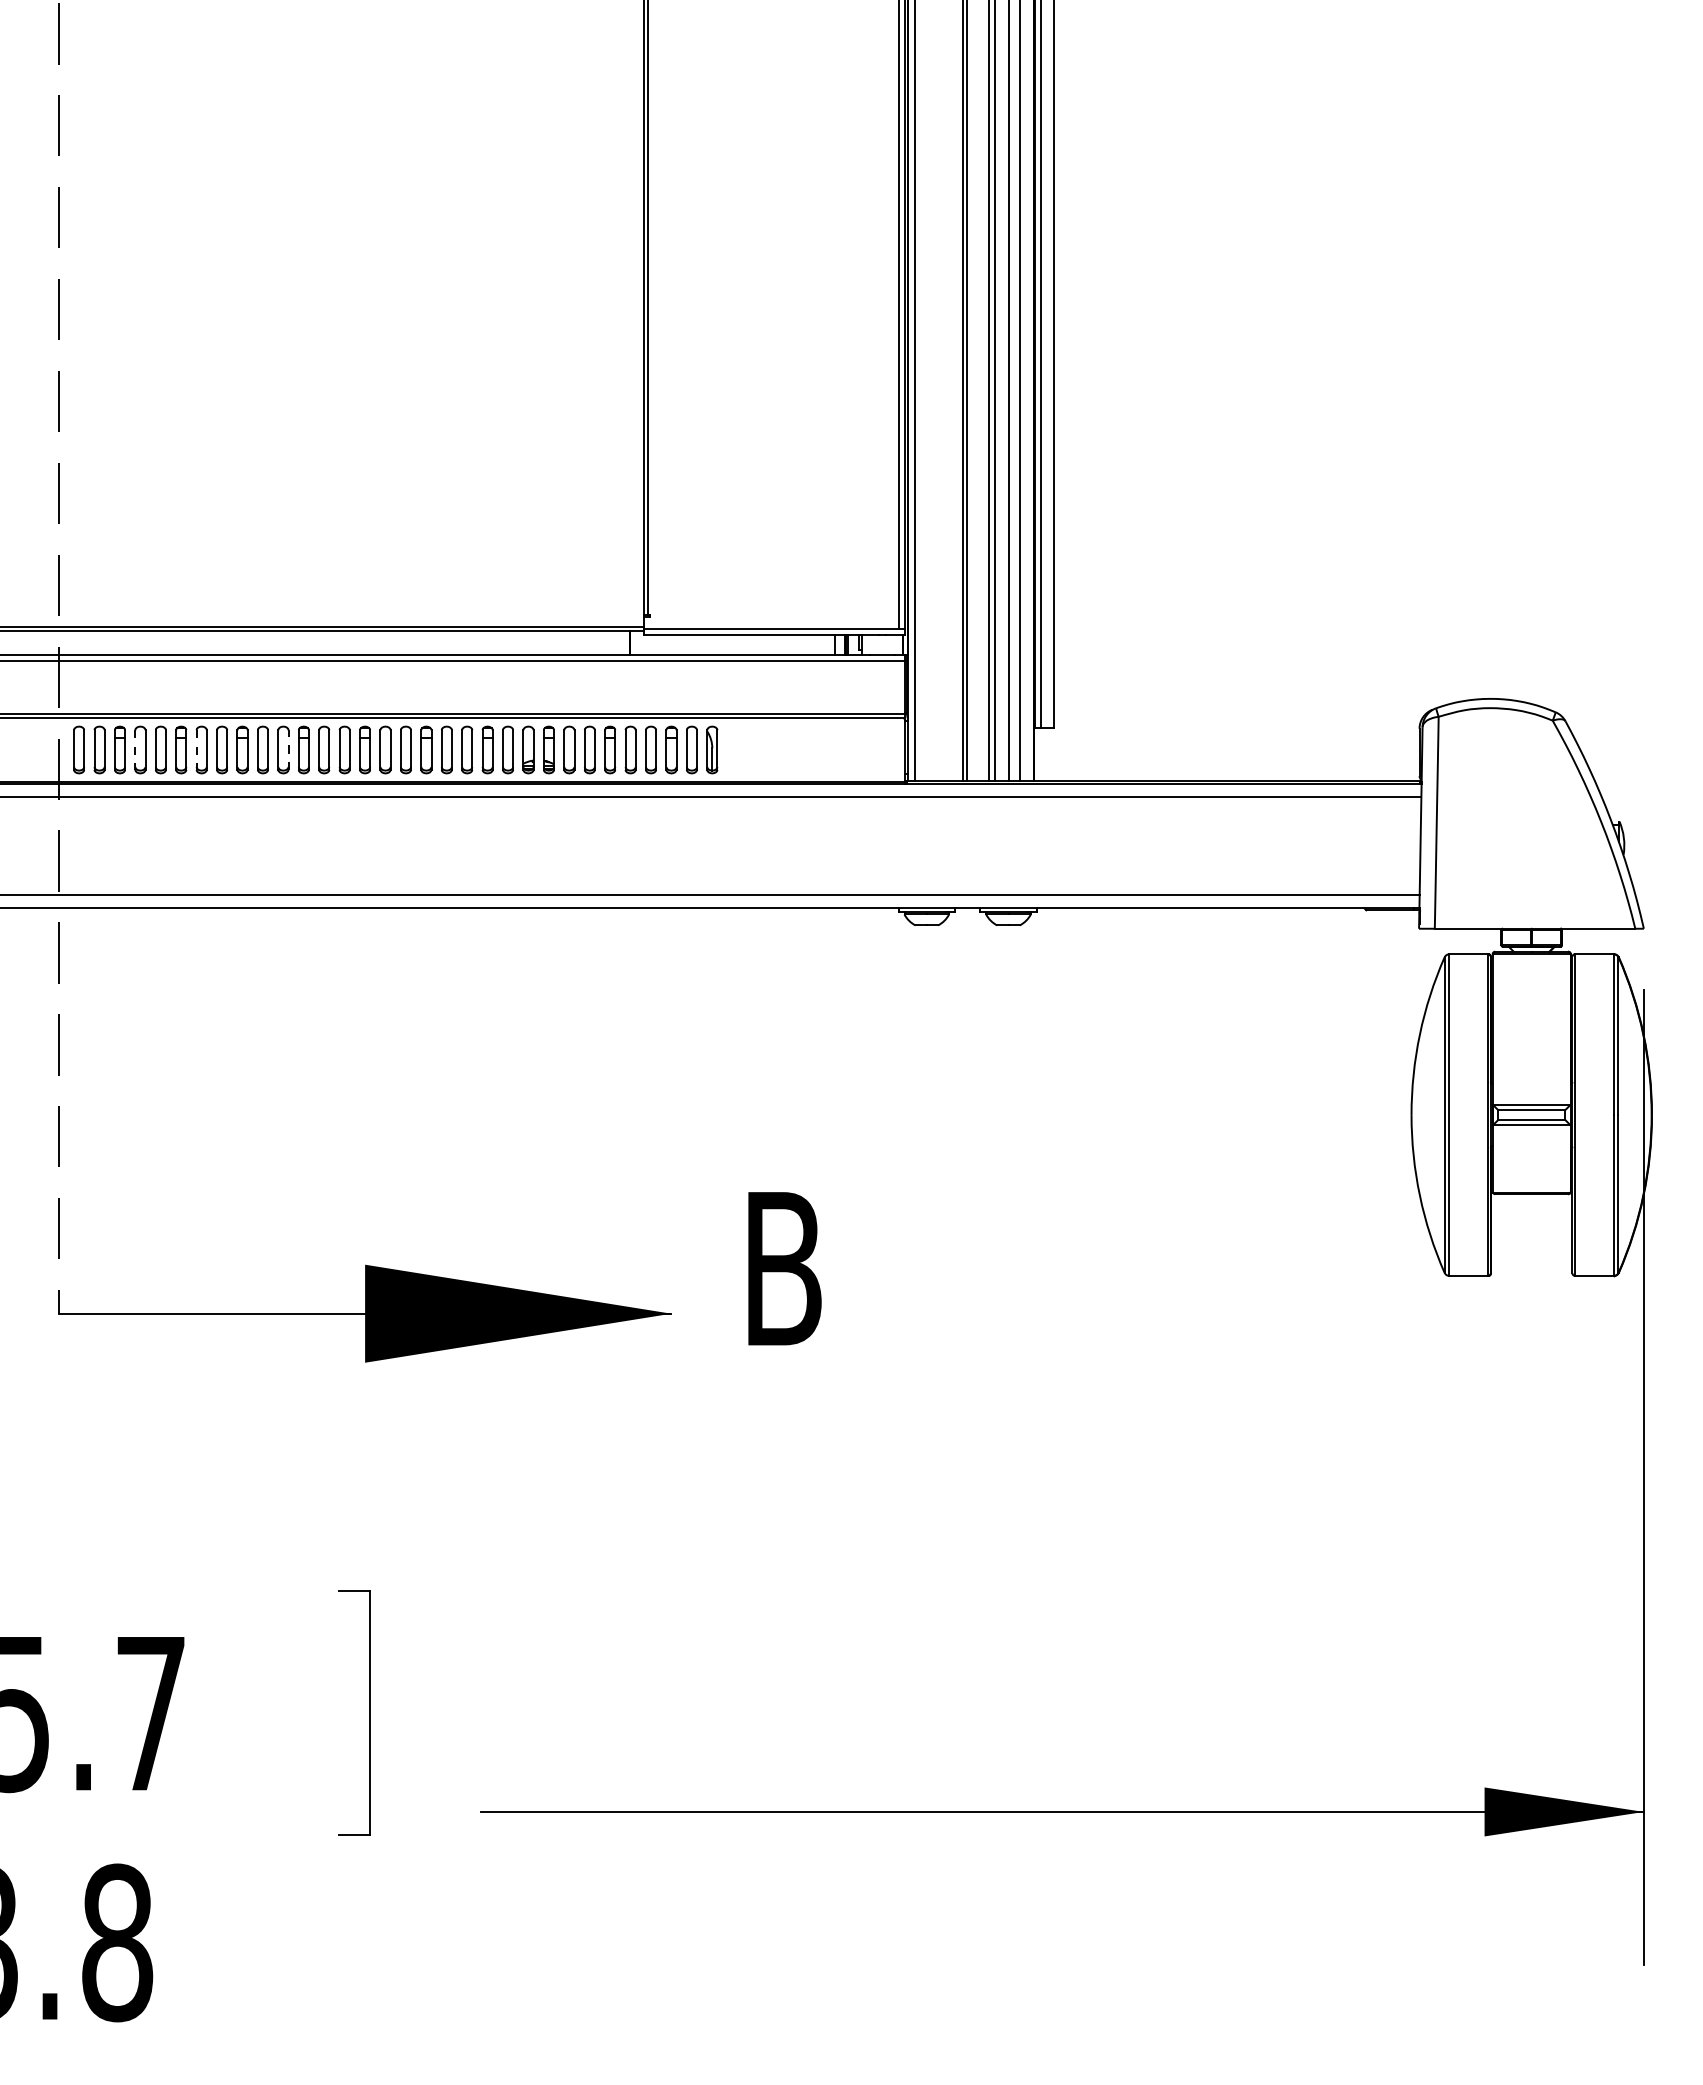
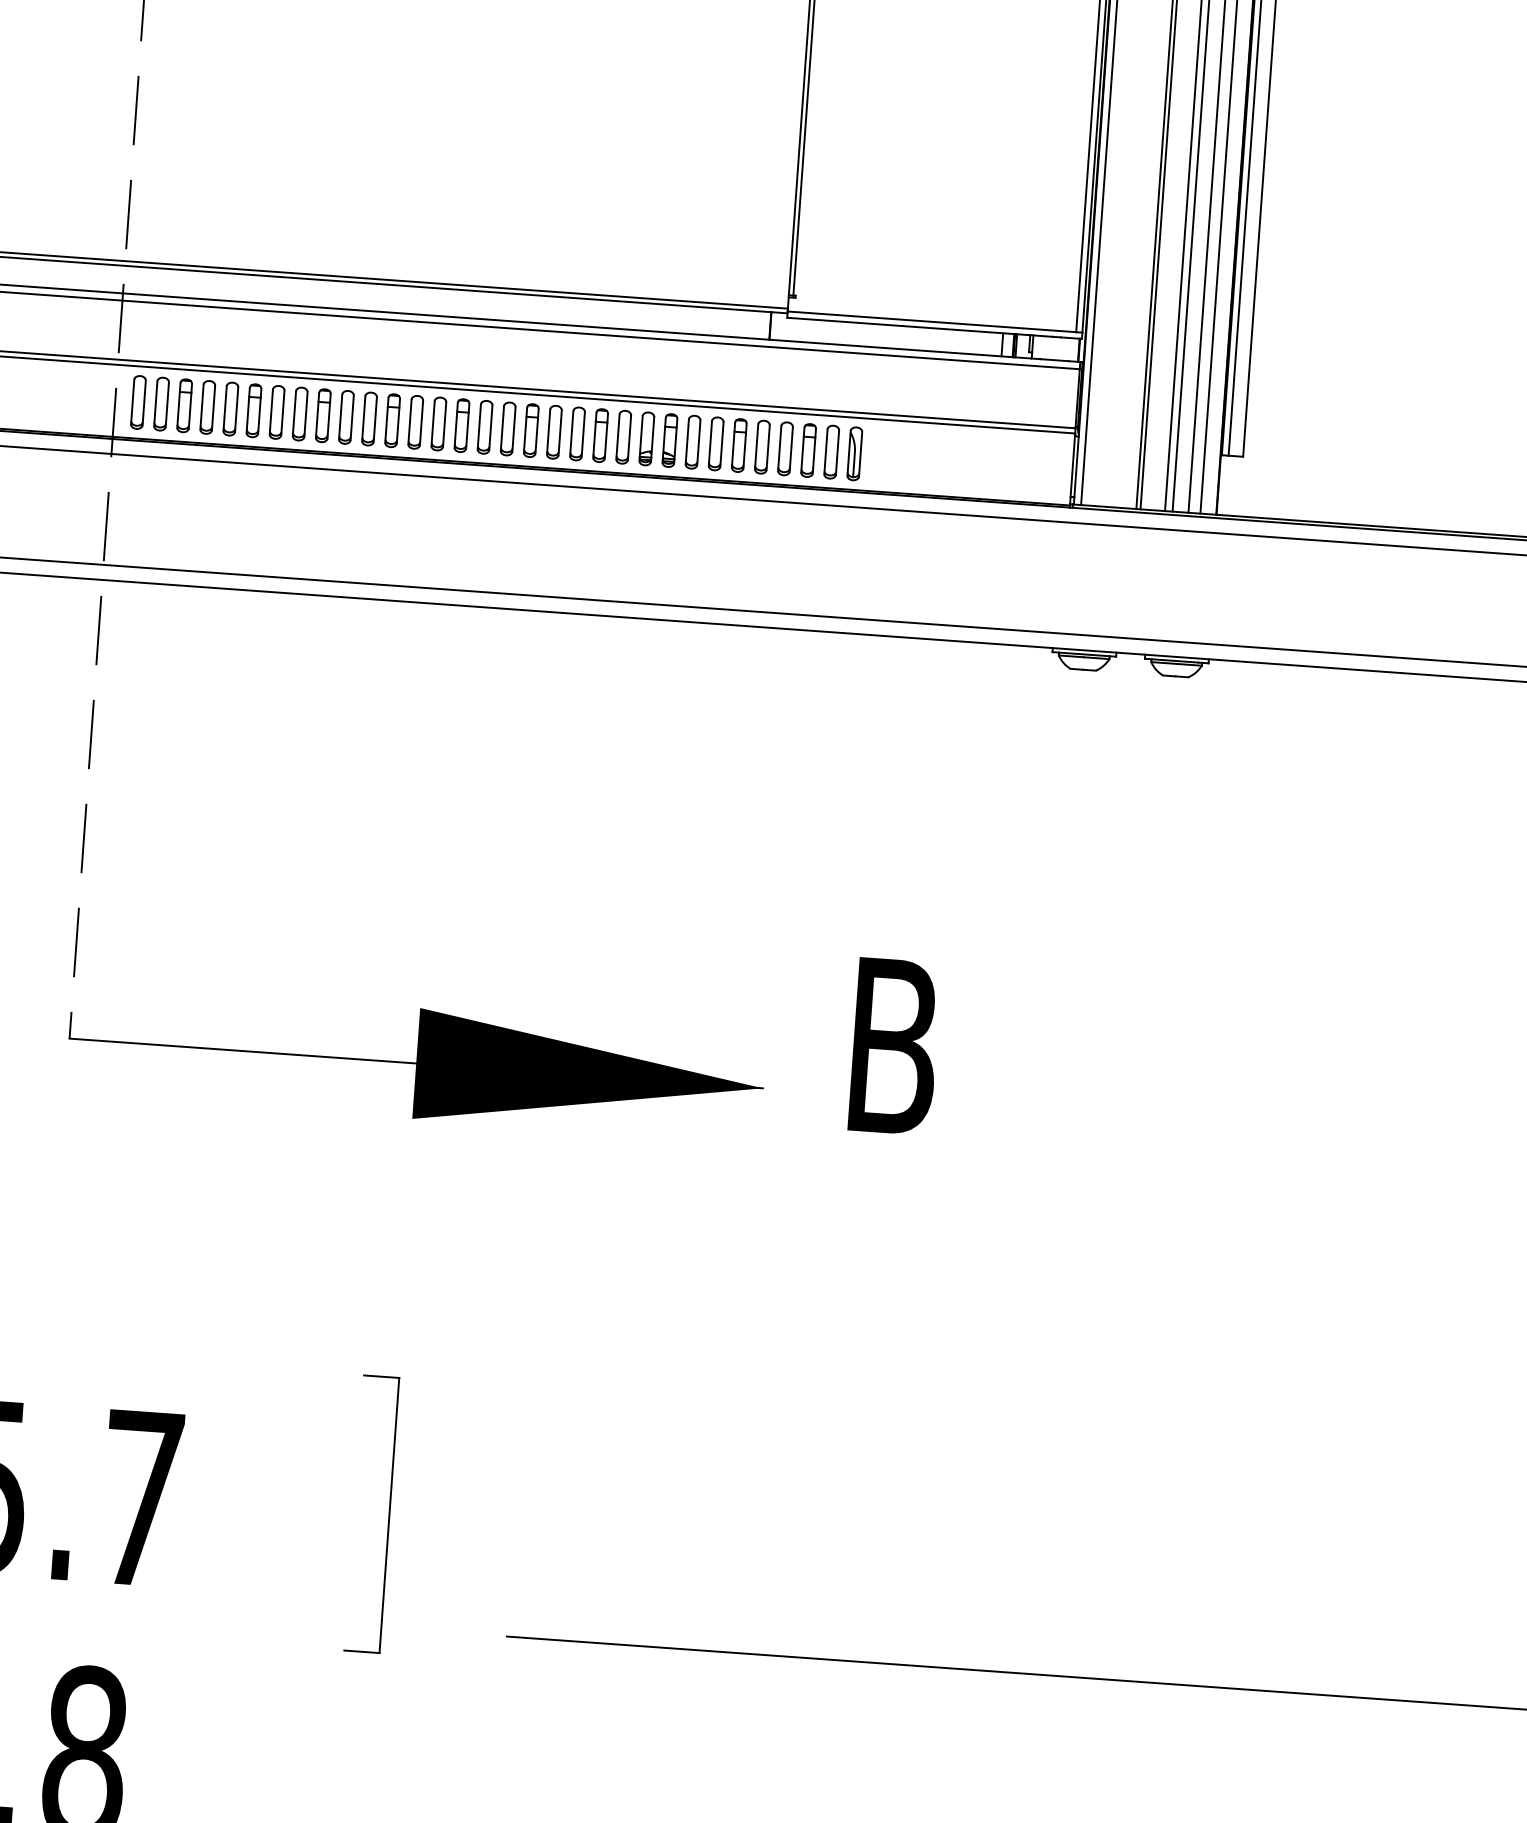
line: (135, 750) -> (202, 407), dashed -> solid
line: (196, 750) -> (271, 412), dashed -> solid
line: (288, 750) -> (375, 420), dashed -> solid

